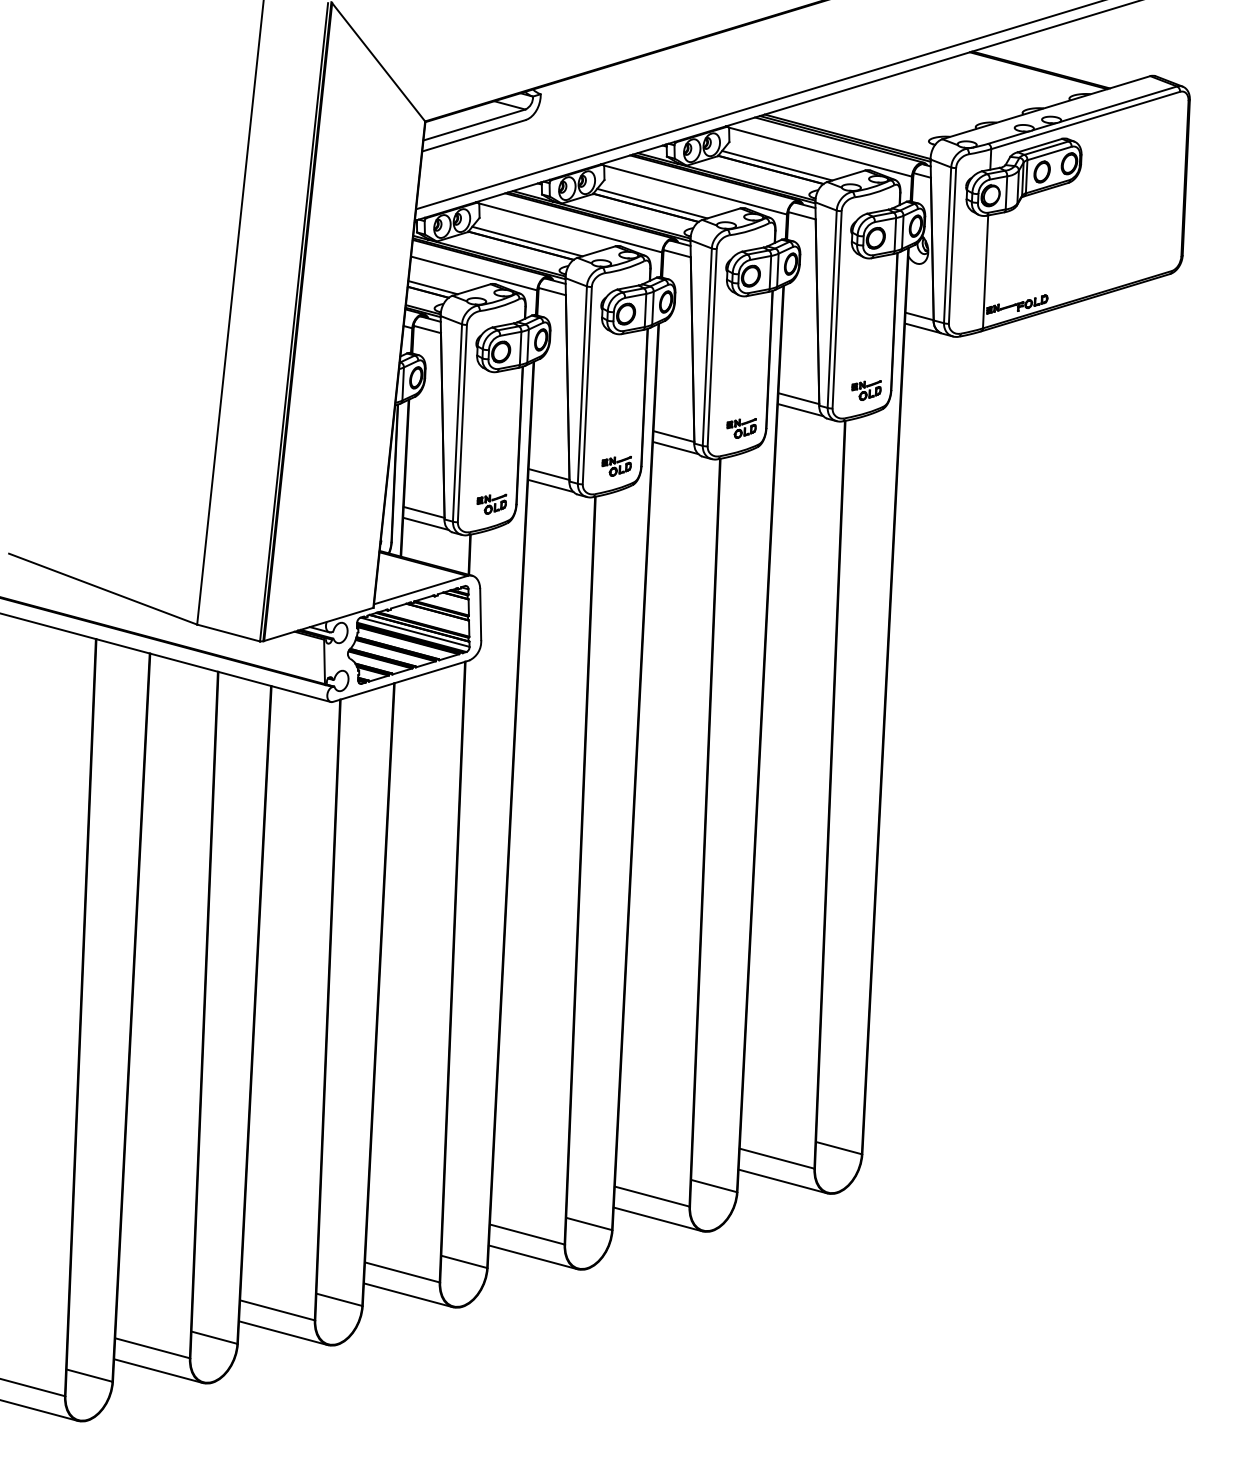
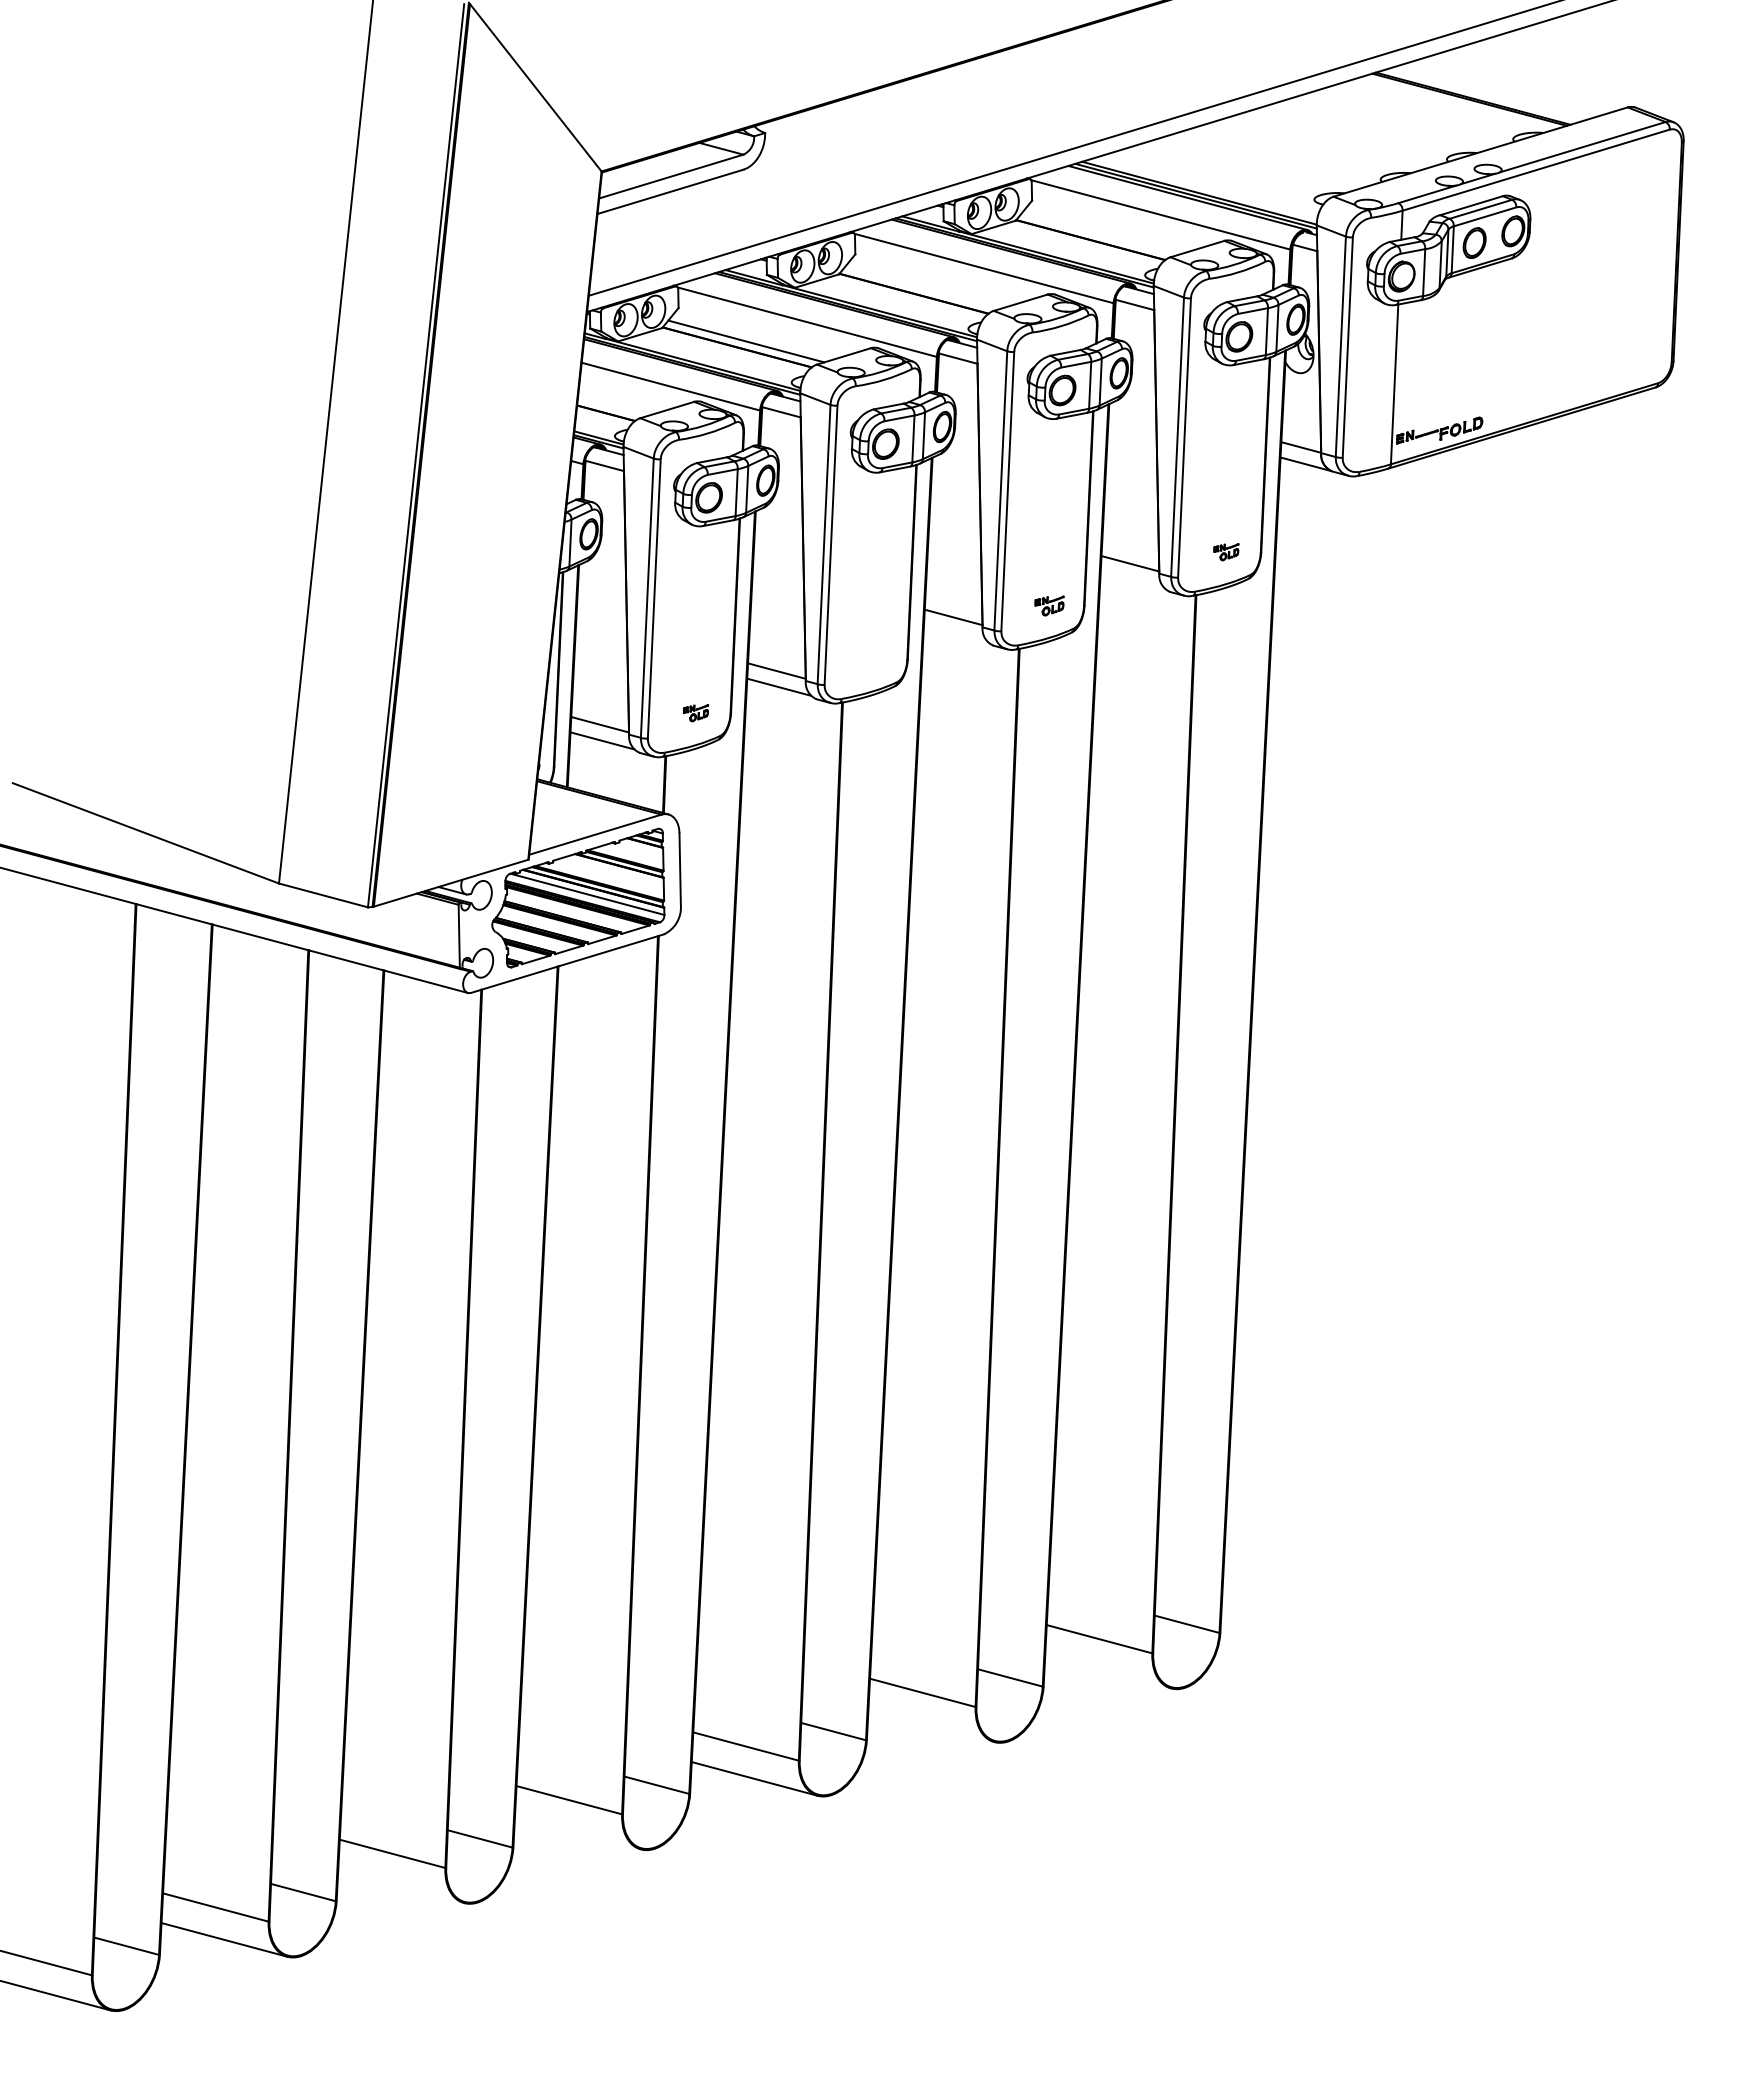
line: (777, 165) -> (1099, 234), removed
line: (652, 203) -> (923, 287), removed
line: (432, 287) -> (612, 406), removed
part: (866, 389) -> (1226, 551), size x0.6
line: (800, 409) -> (1132, 579), removed
part: (741, 428) -> (1049, 605), size x0.7
line: (675, 447) -> (955, 633), removed
part: (616, 466) -> (872, 659), removed
part: (491, 503) -> (695, 712), size x0.6
line: (783, 1181) -> (1108, 1671), removed
line: (658, 1219) -> (931, 1725), removed
line: (408, 1295) -> (577, 1832), removed
line: (283, 1333) -> (401, 1886), removed

